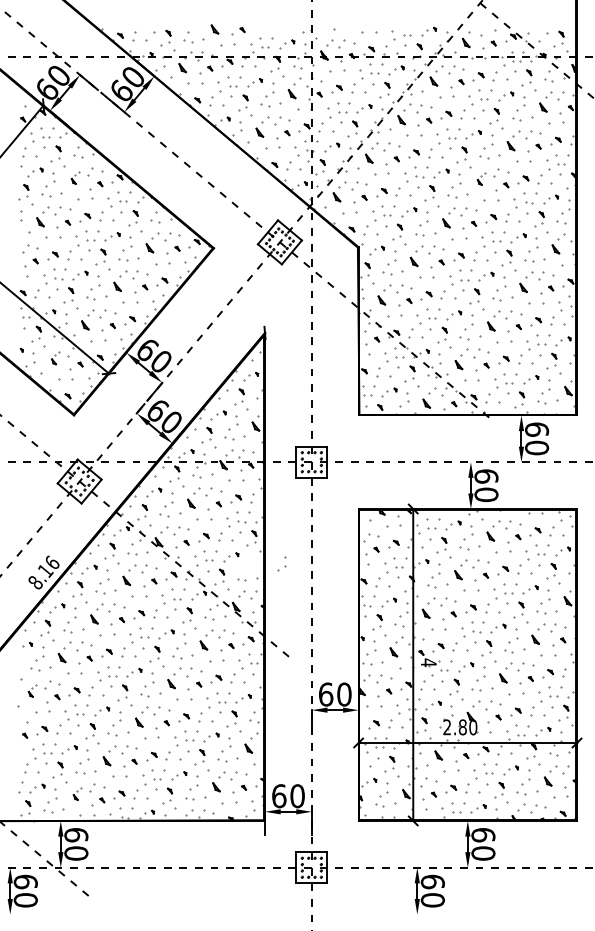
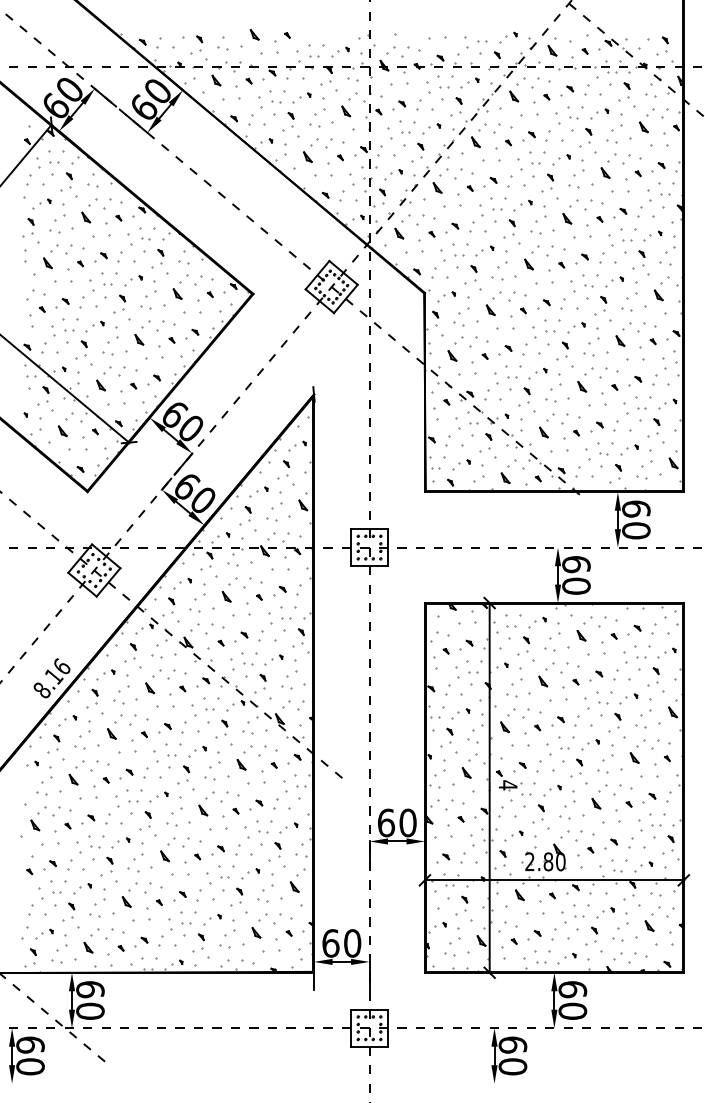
part: (75, 177) -> (89, 210), size x1.67
part: (481, 178) -> (570, 211), size x1.67
part: (55, 358) -> (65, 424), size x1.67
part: (281, 563) -> (290, 667), moved
part: (32, 690) -> (38, 818), size x1.67
part: (77, 793) -> (91, 940), size x1.67

